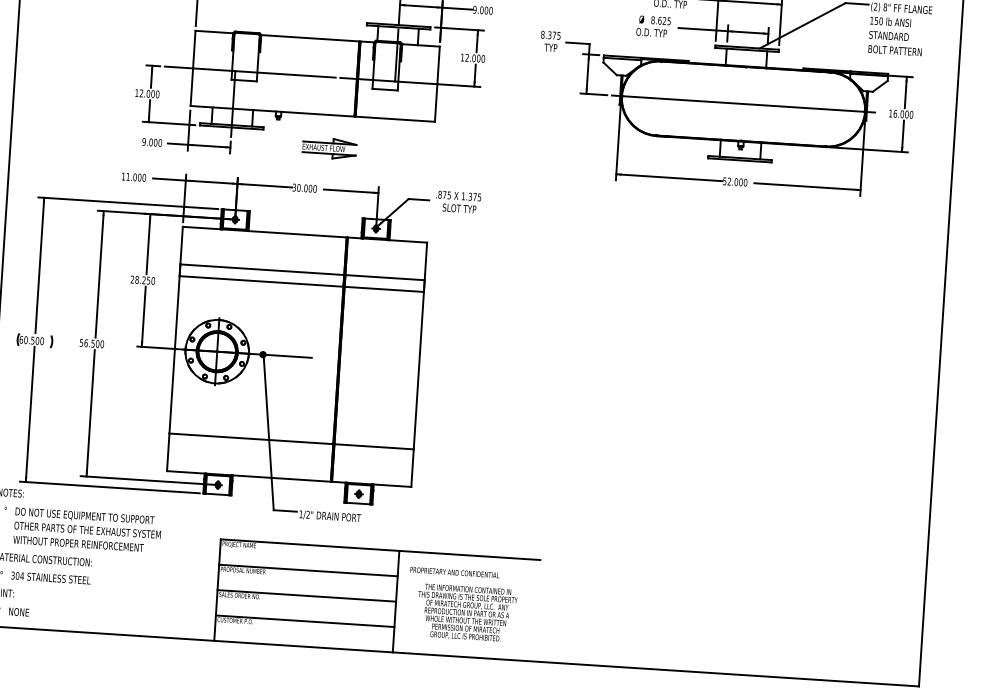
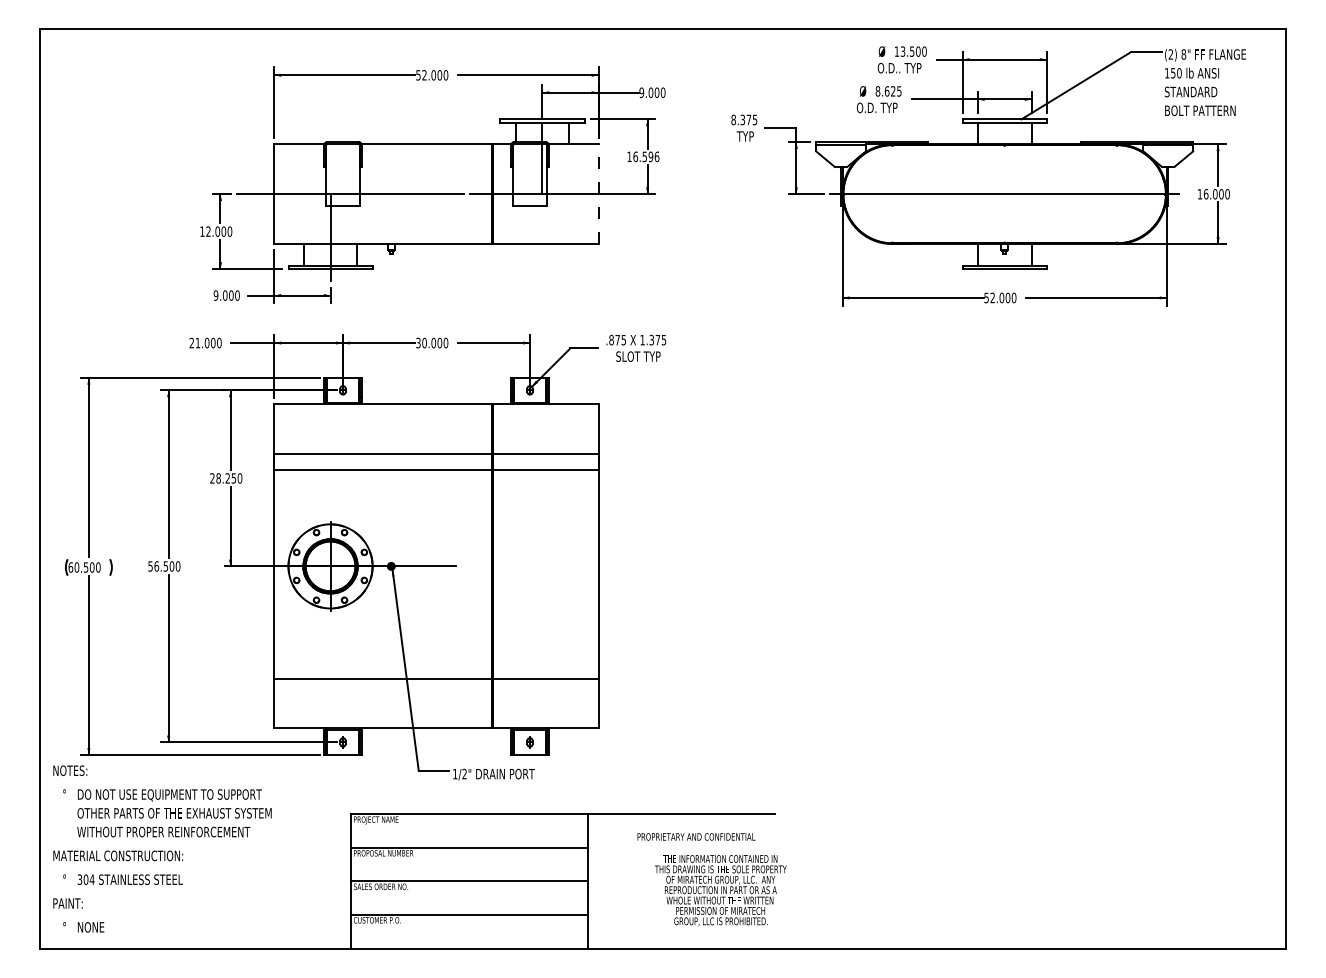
text: (475, 58) -> (646, 156), 12.000 -> 16.596
line: (437, 84) -> (598, 194), solid -> dashed
part: (329, 148) -> (461, 288), removed
text: (123, 176) -> (191, 342), 11.000 -> 21.000
text: (454, 572) -> (696, 836), moved
text: (466, 613) -> (720, 890), moved

